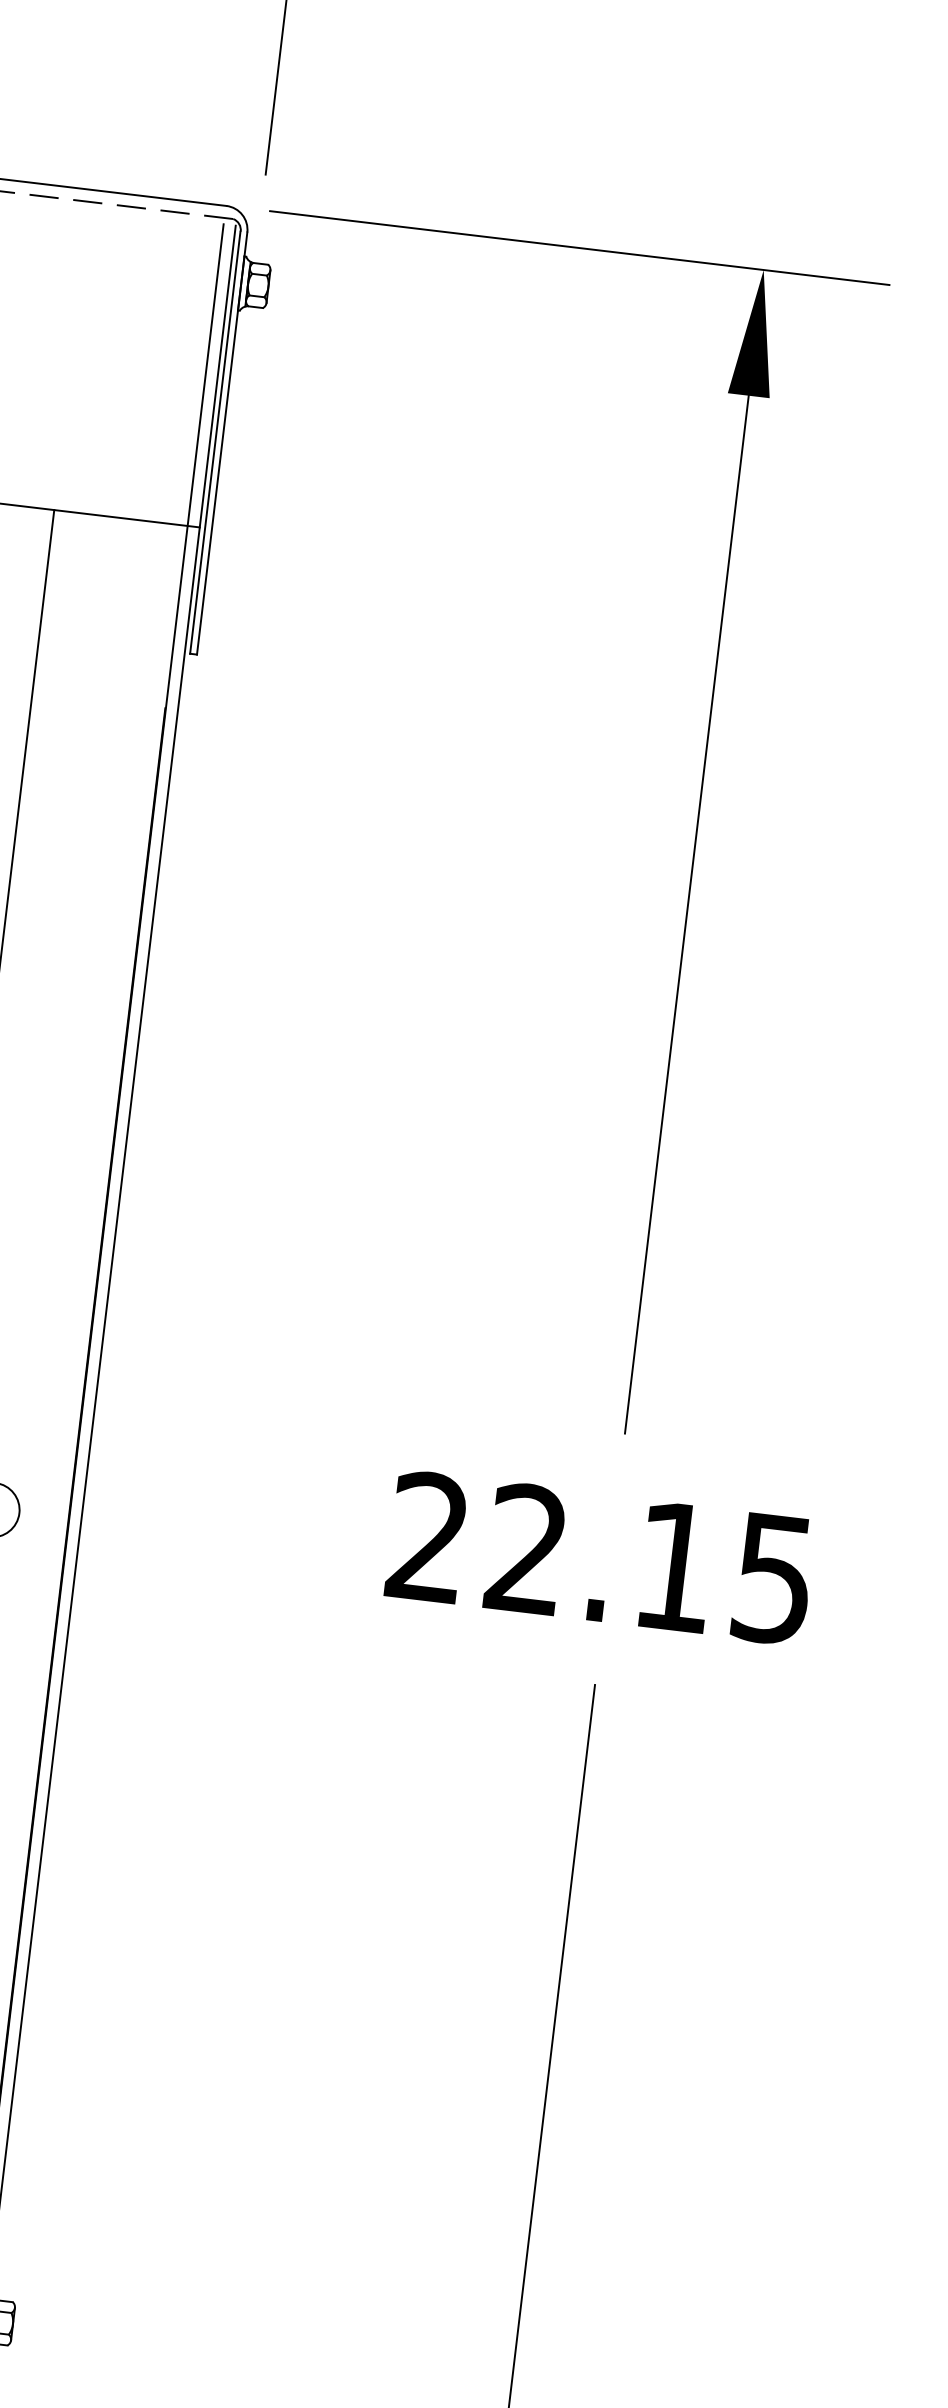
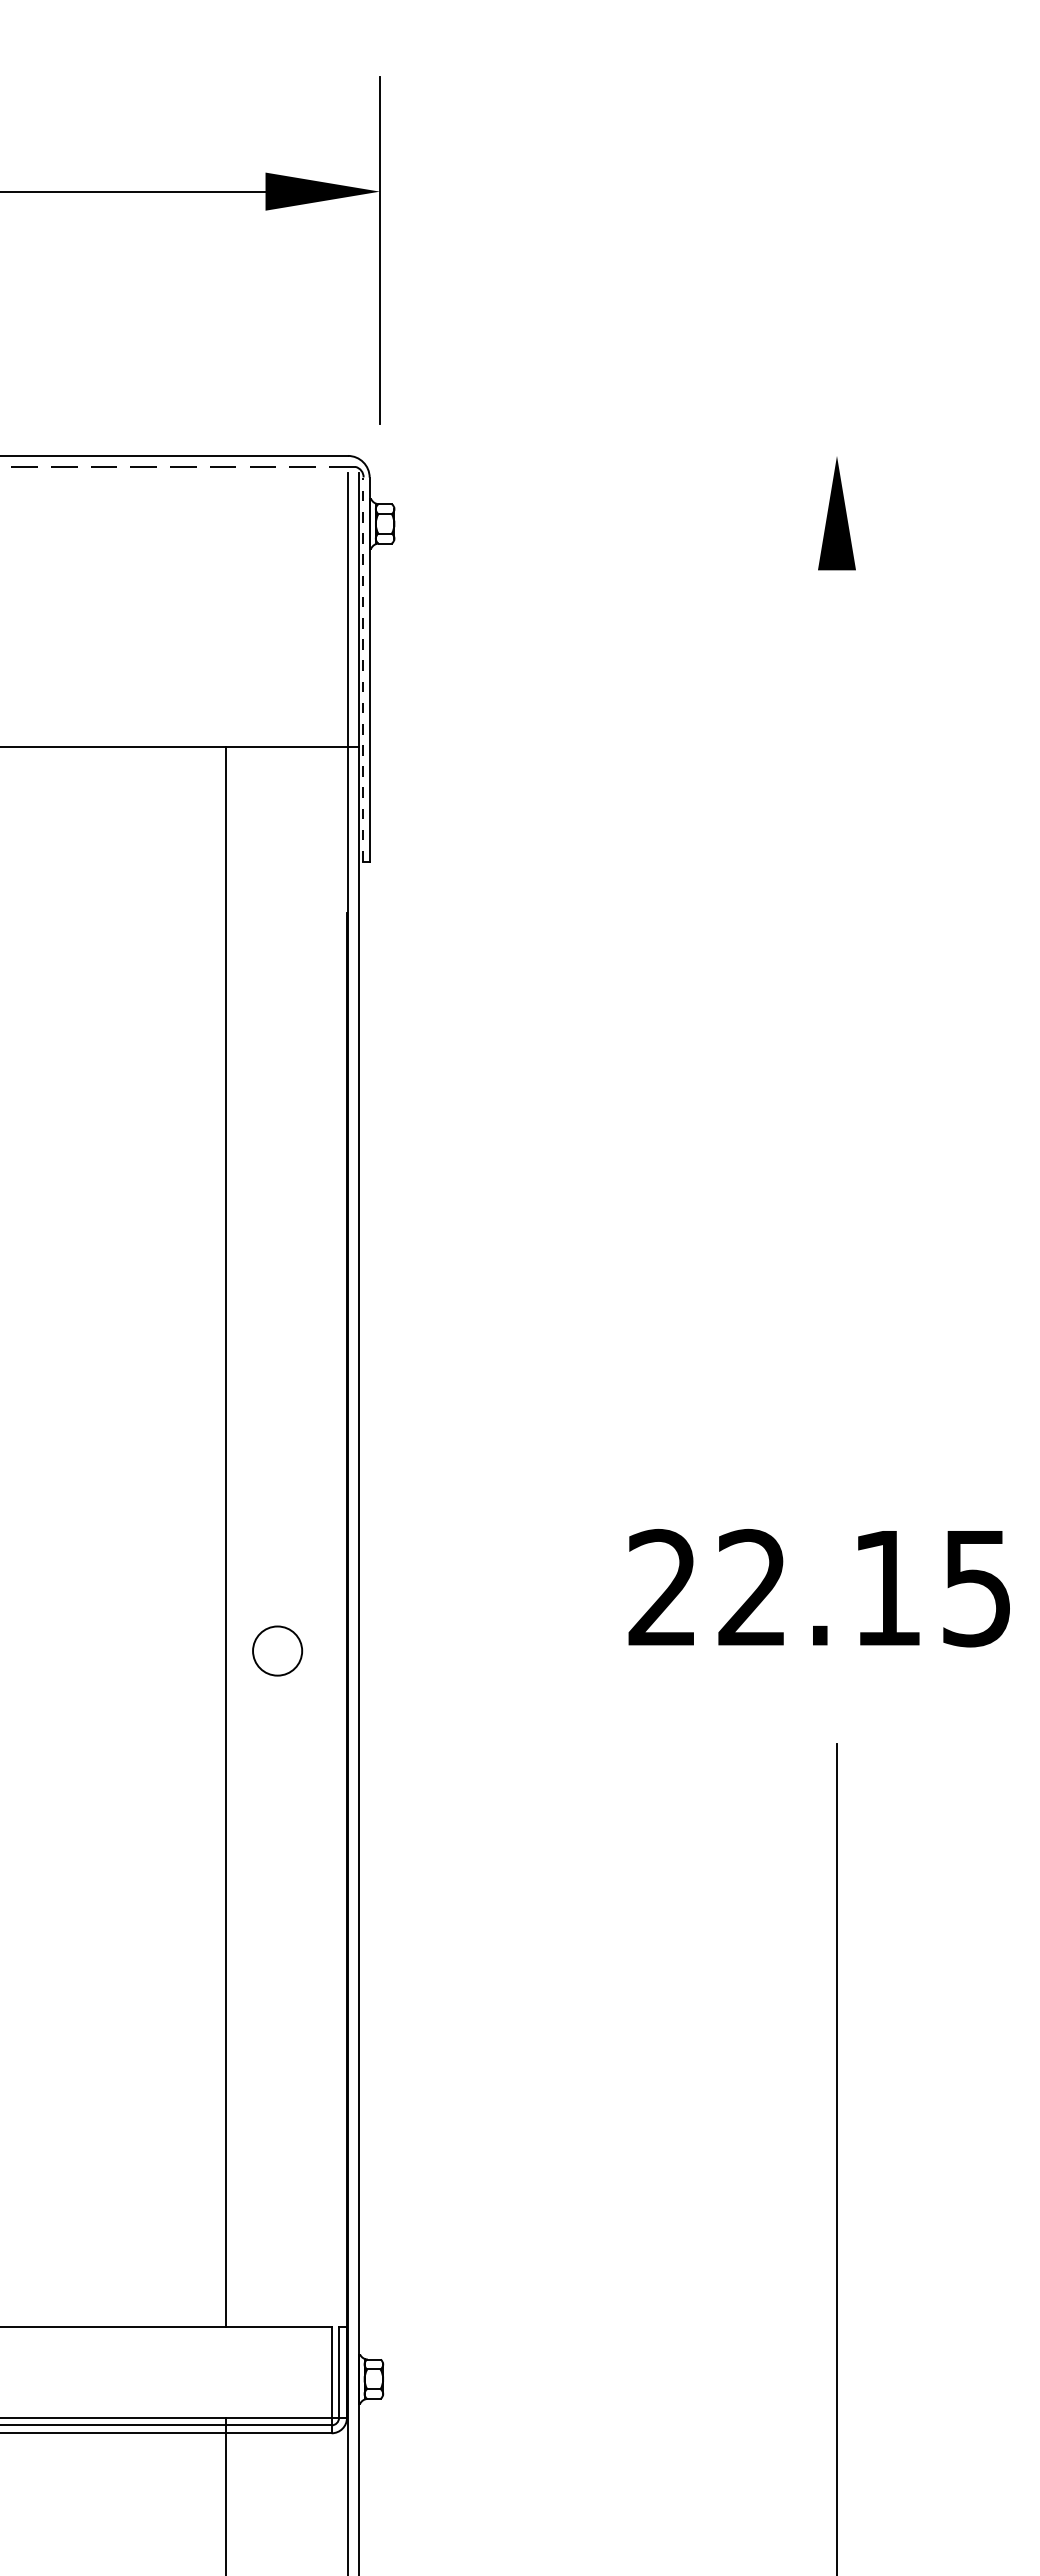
line: (579, 247) -> (669, 455), removed
line: (215, 442) -> (363, 669), solid -> dashed
line: (687, 914) -> (837, 1042), removed
text: (599, 1558) -> (818, 1588), moved

